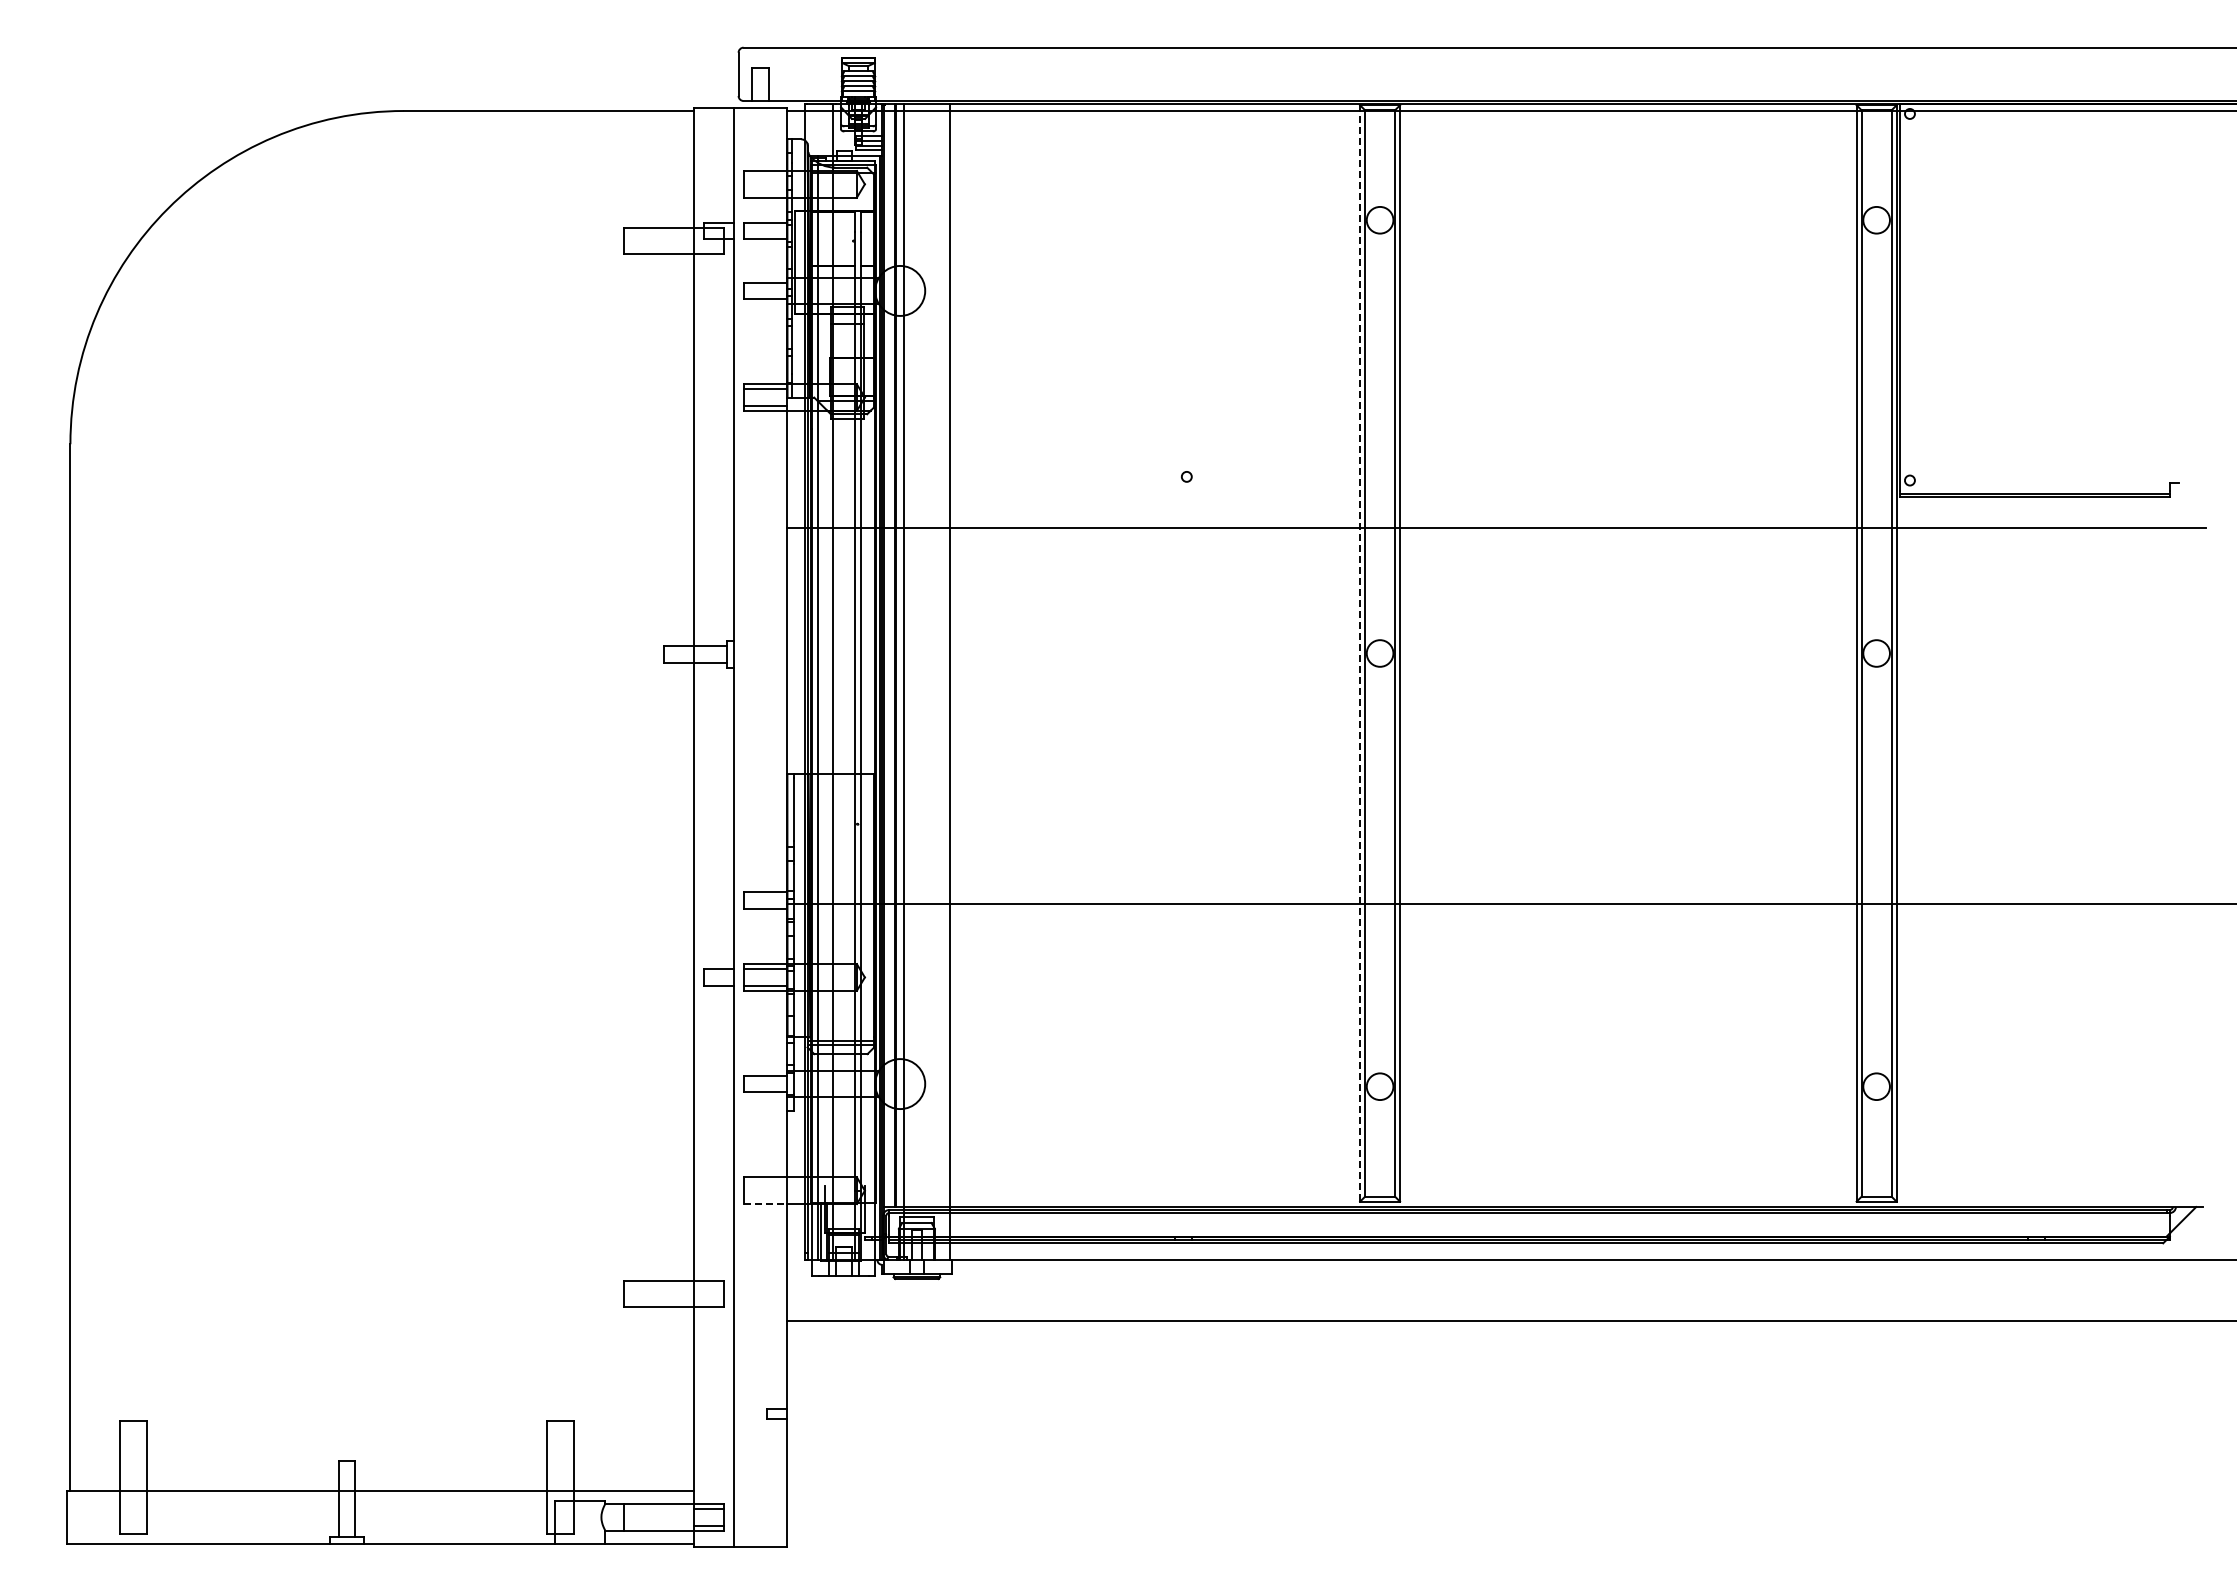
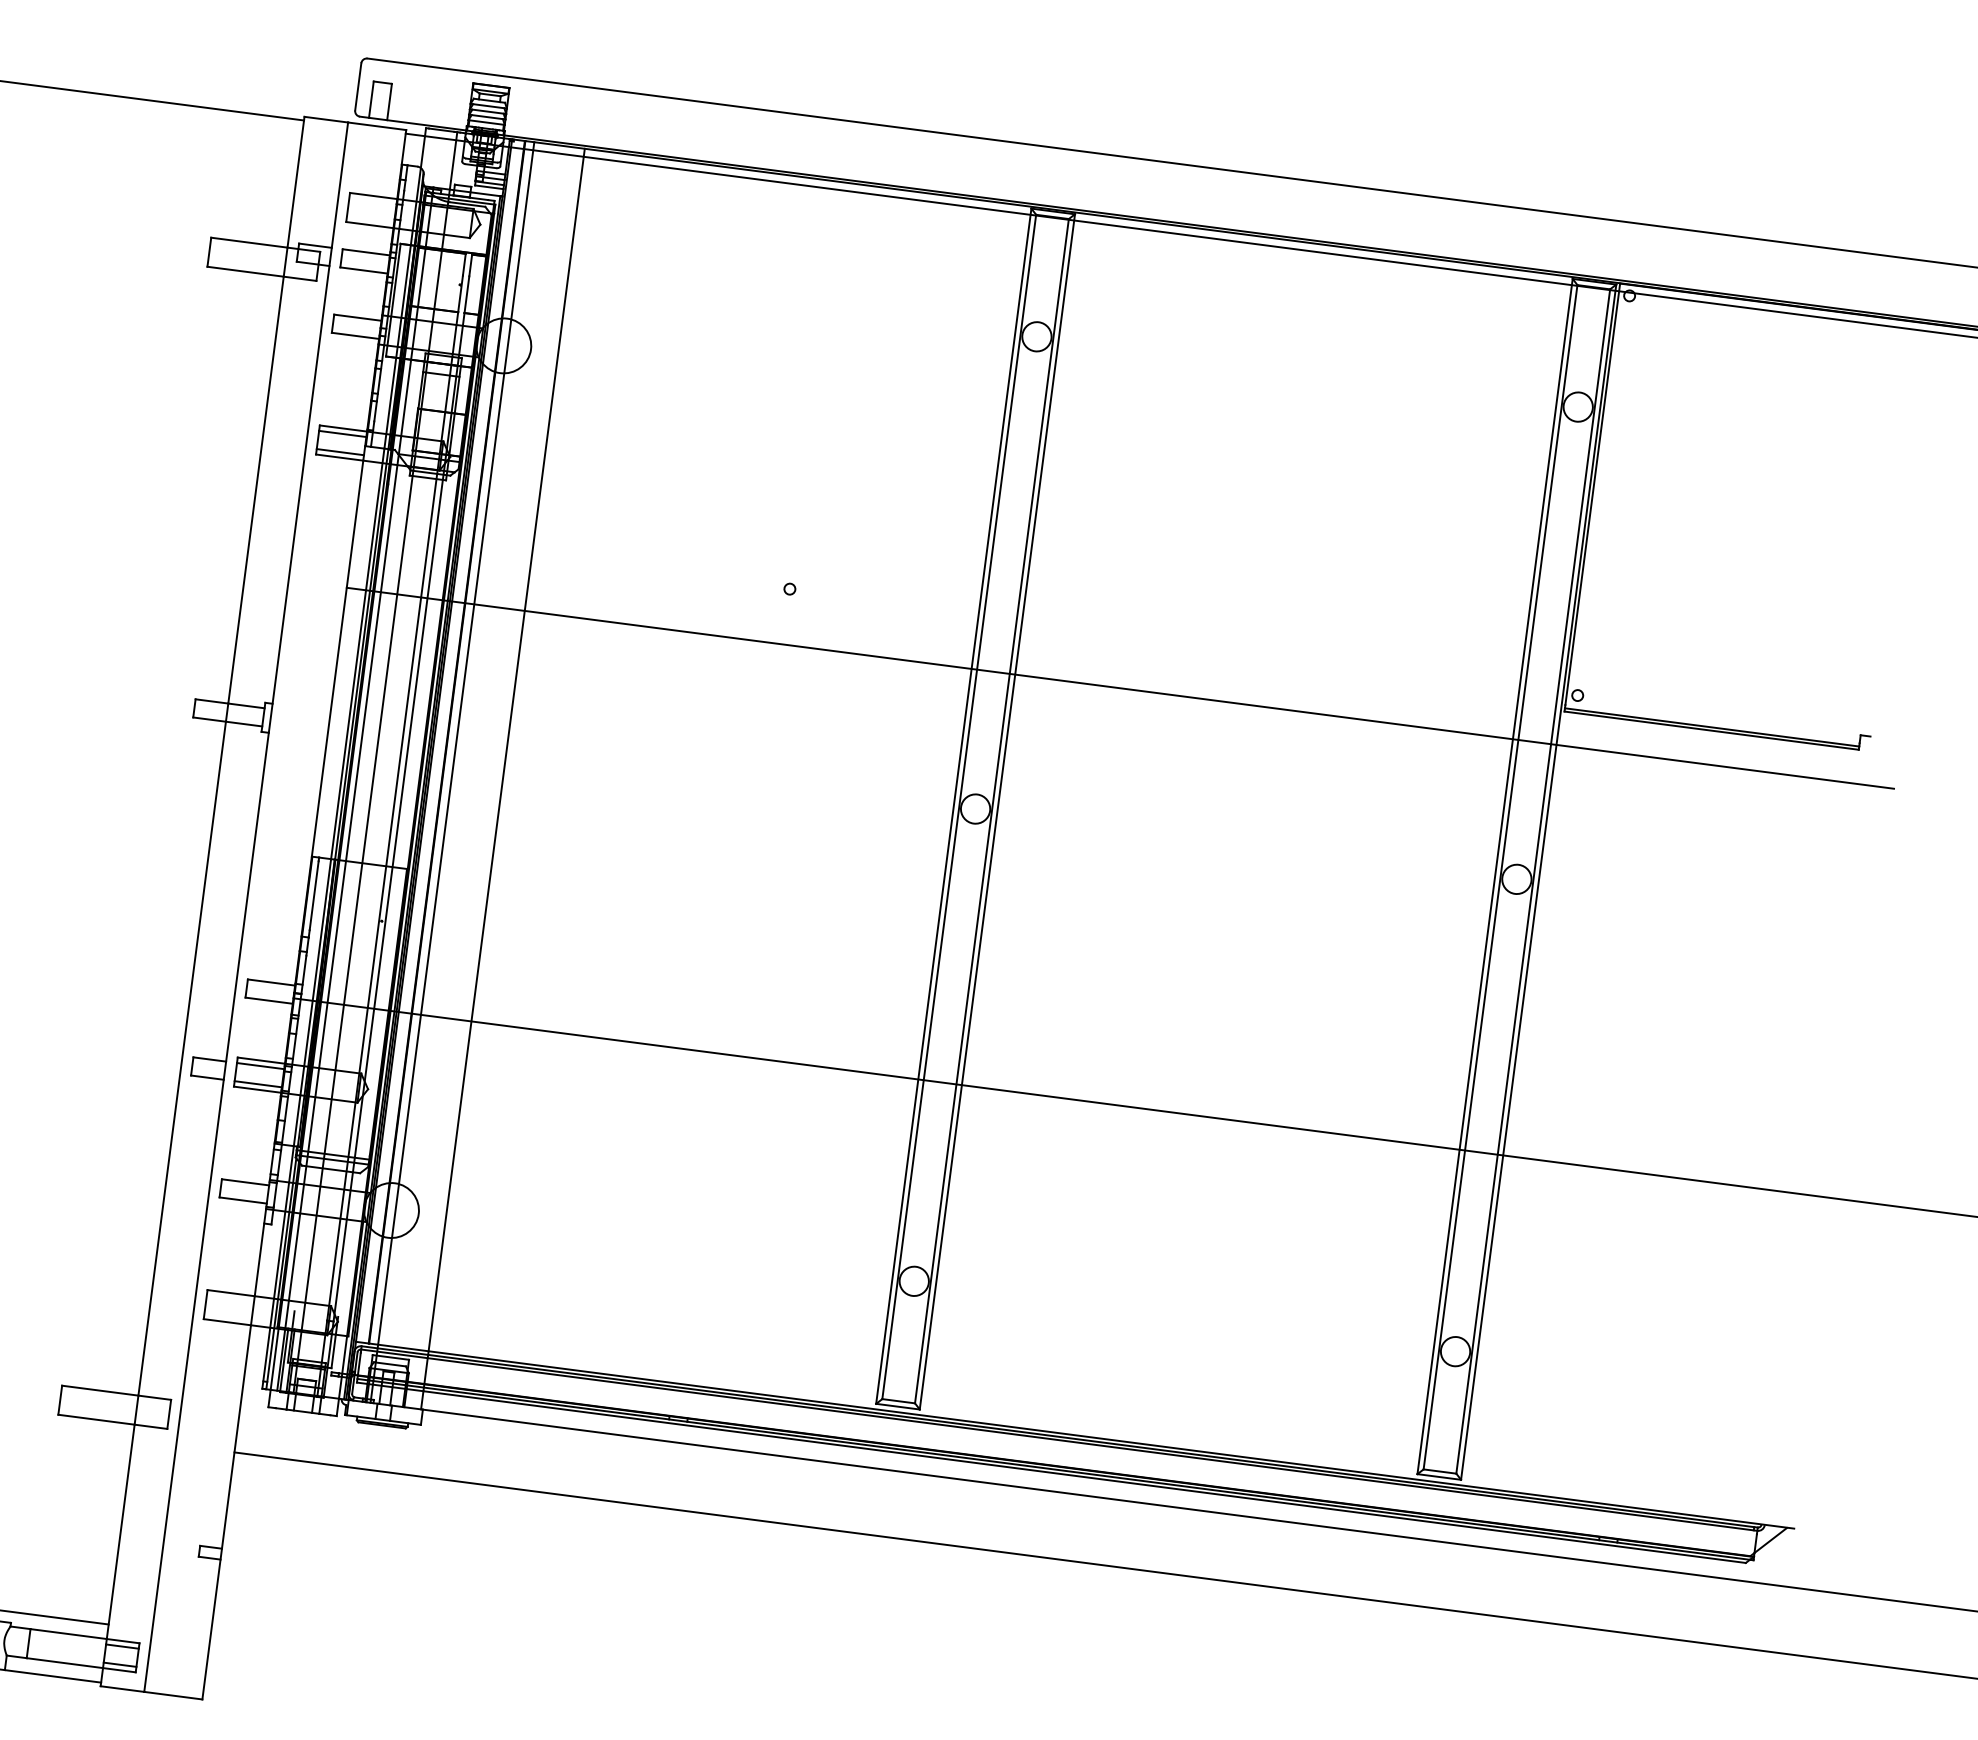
line: (1360, 654) -> (954, 807), dashed -> solid
line: (765, 1204) -> (227, 1322), dashed -> solid

